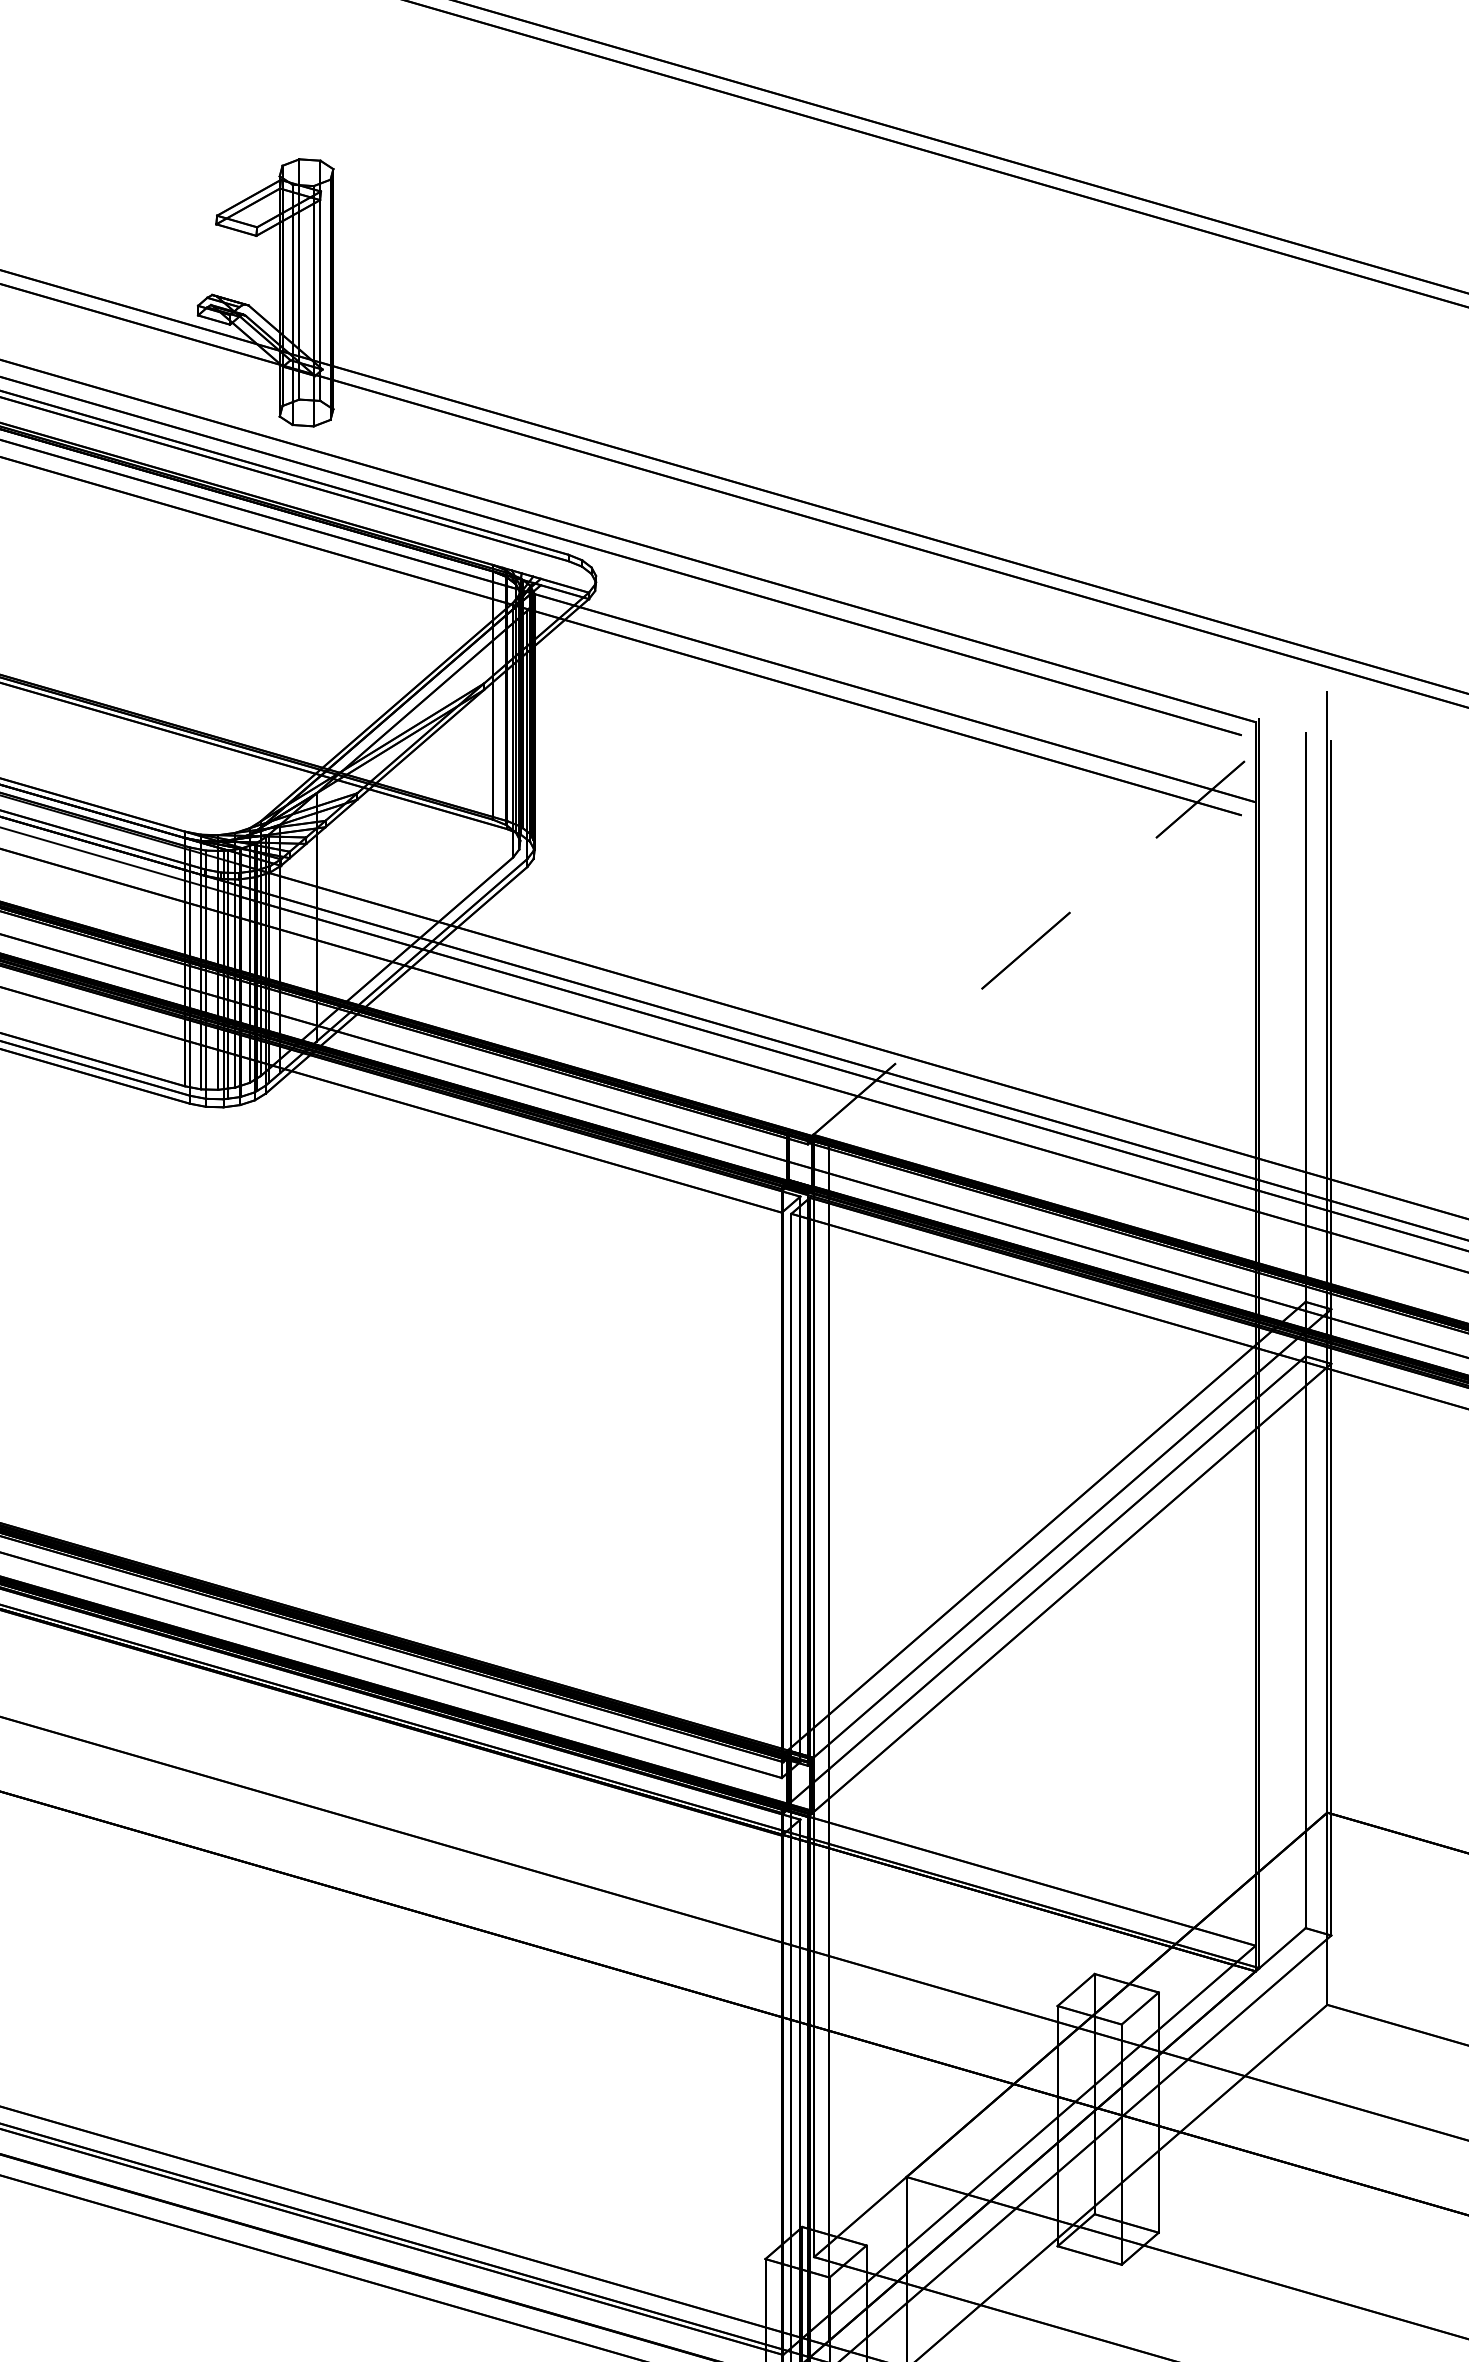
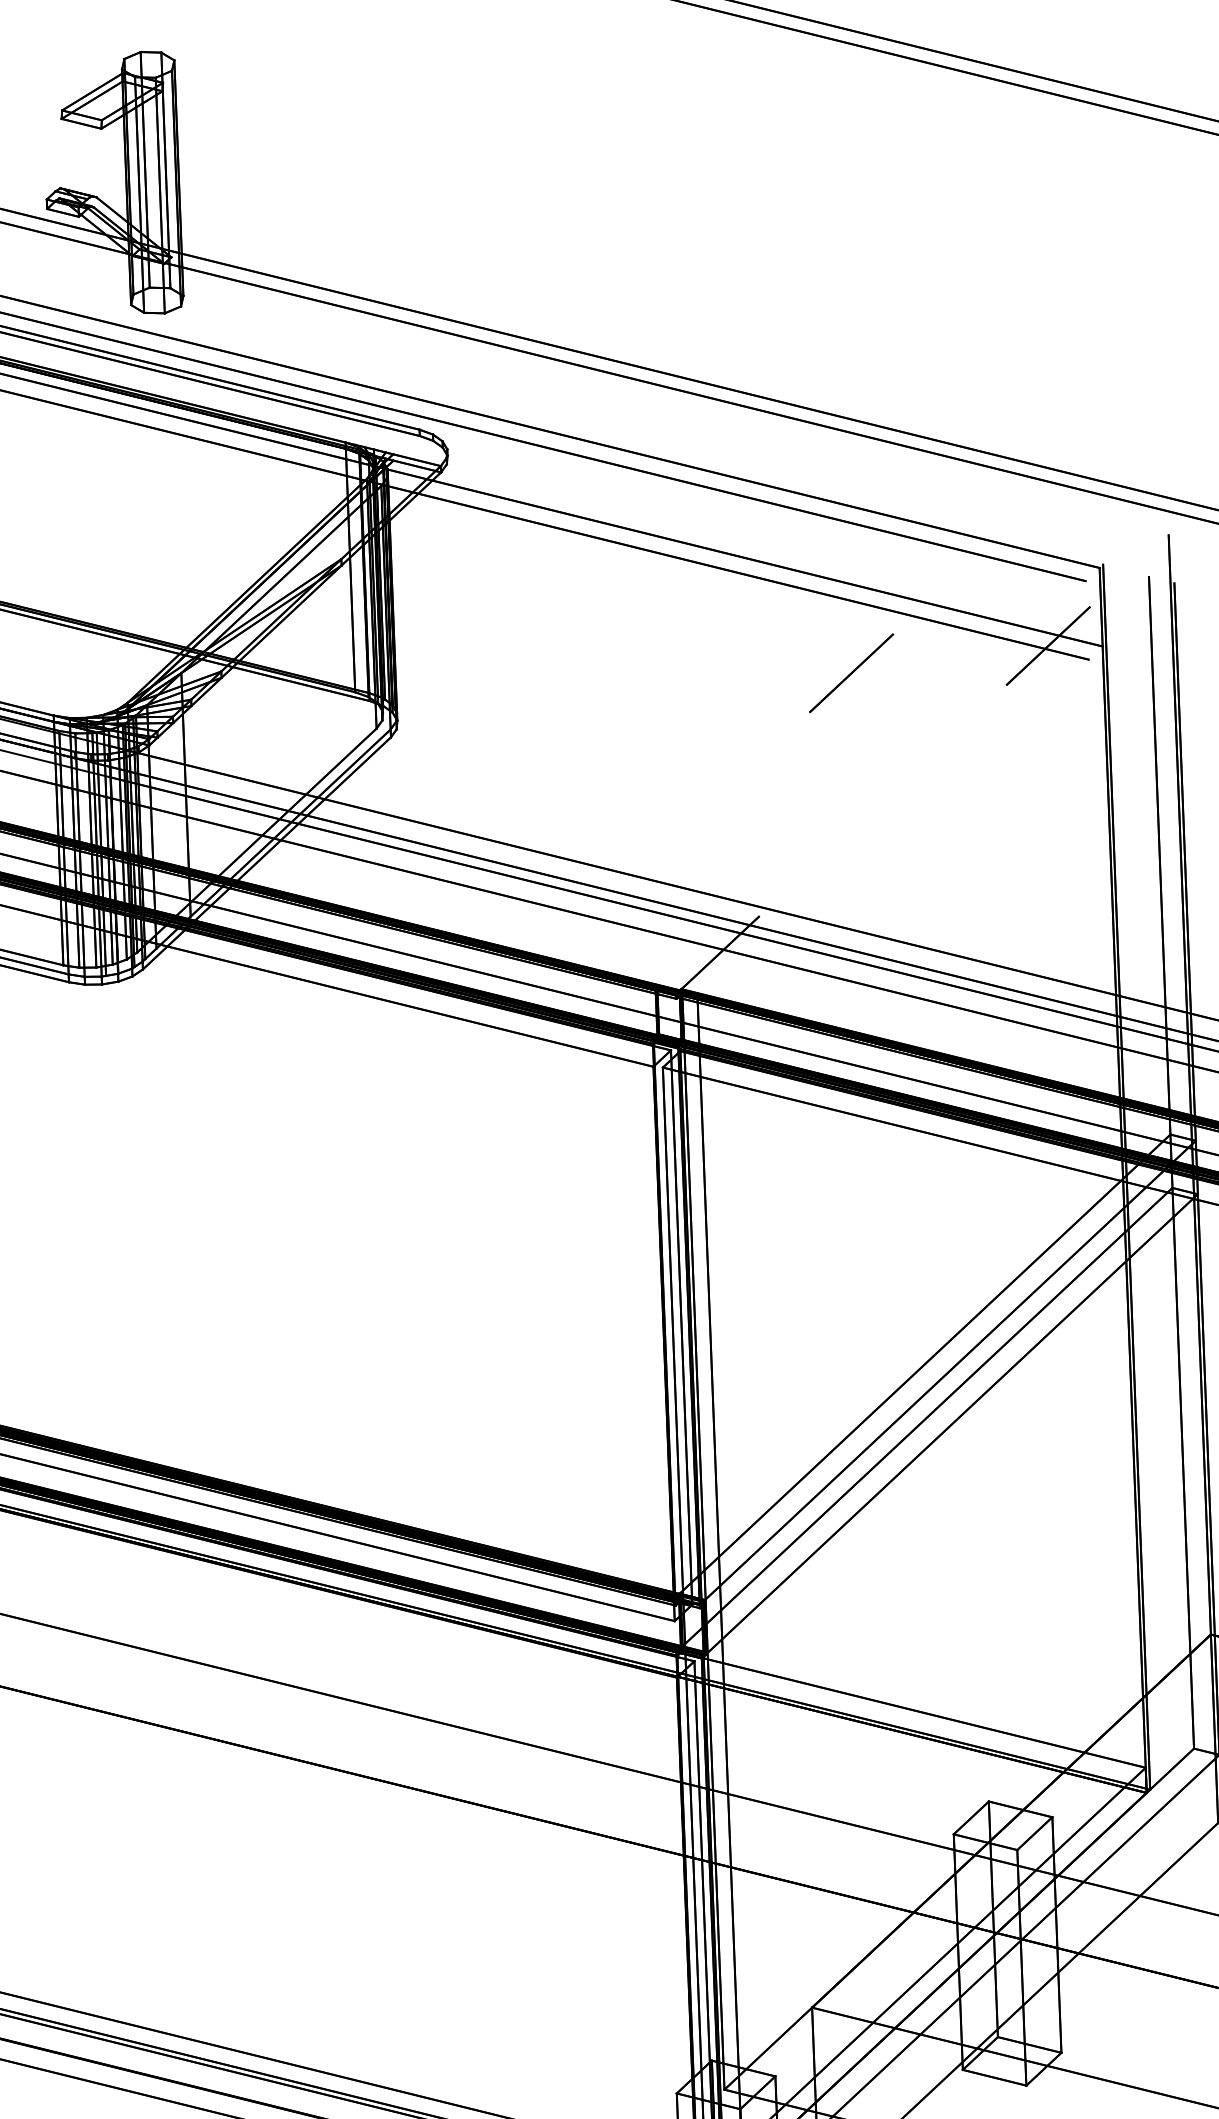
line: (1025, 950) -> (851, 673), moved

